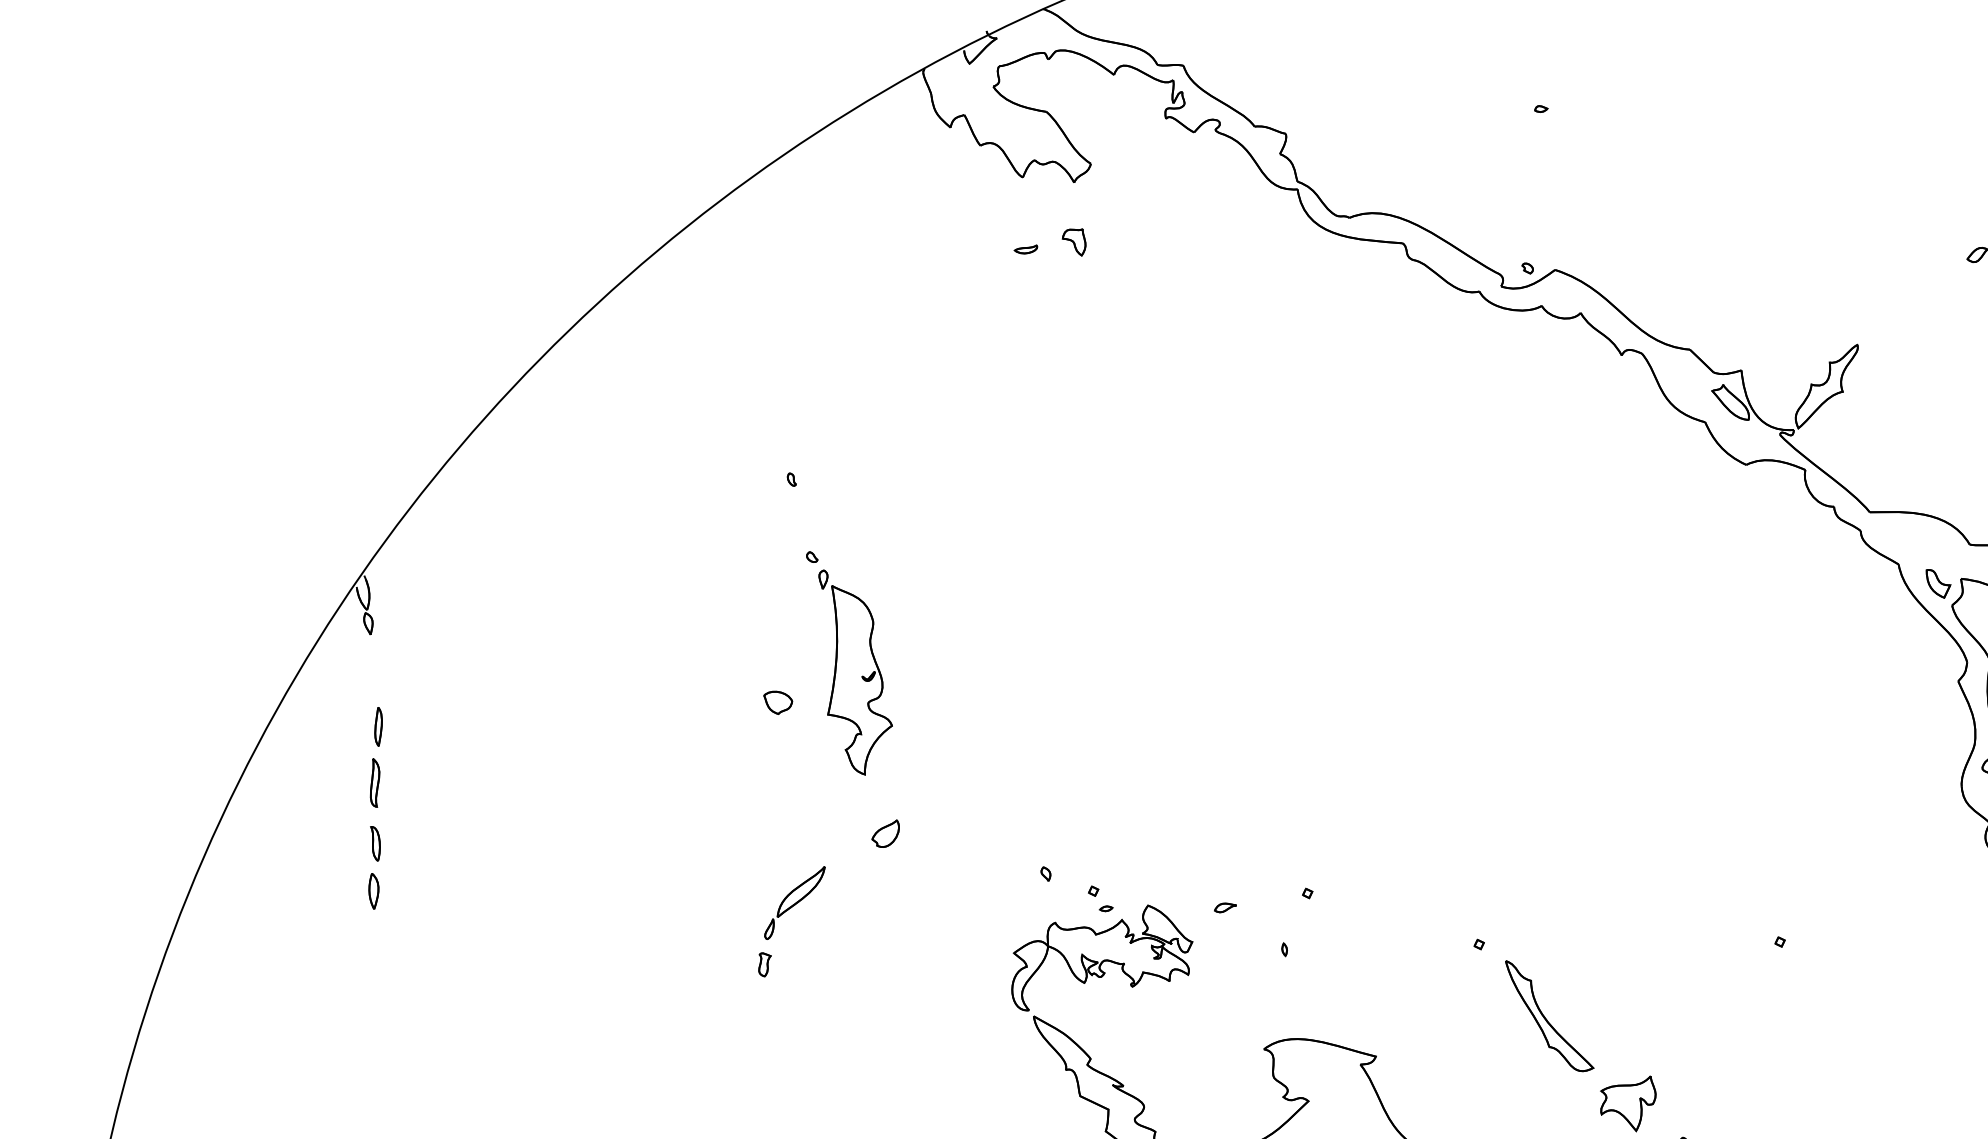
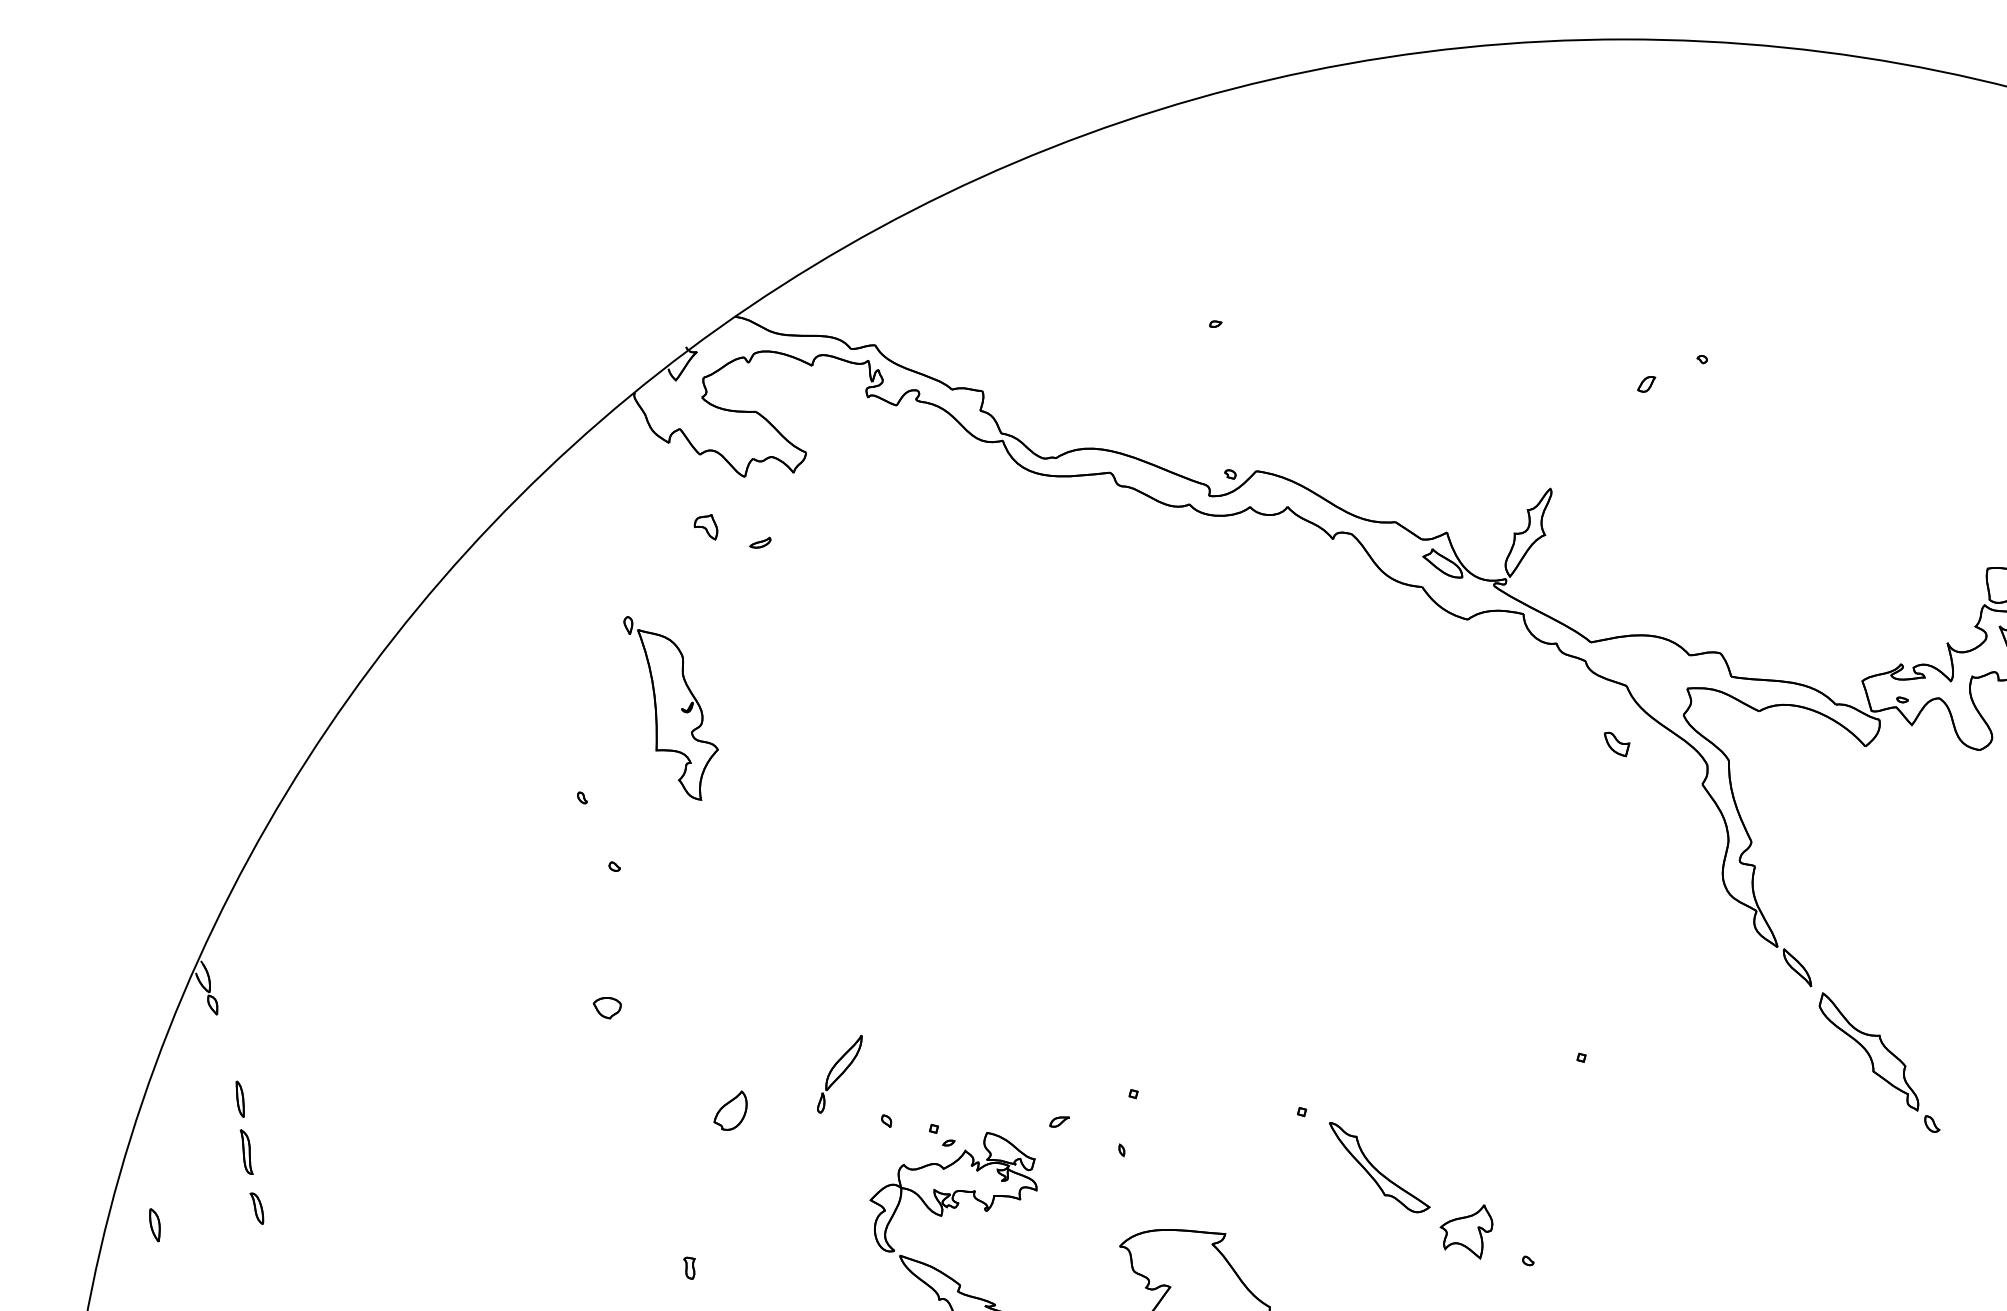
part: (1073, 241) -> (705, 527), moved
part: (1936, 583) -> (1616, 744), moved
part: (850, 673) -> (670, 708), moved
part: (885, 832) -> (730, 1110), size x1.4
part: (372, 891) -> (154, 1225), moved
part: (794, 903) -> (839, 1074), moved
part: (763, 963) -> (689, 1267), moved

